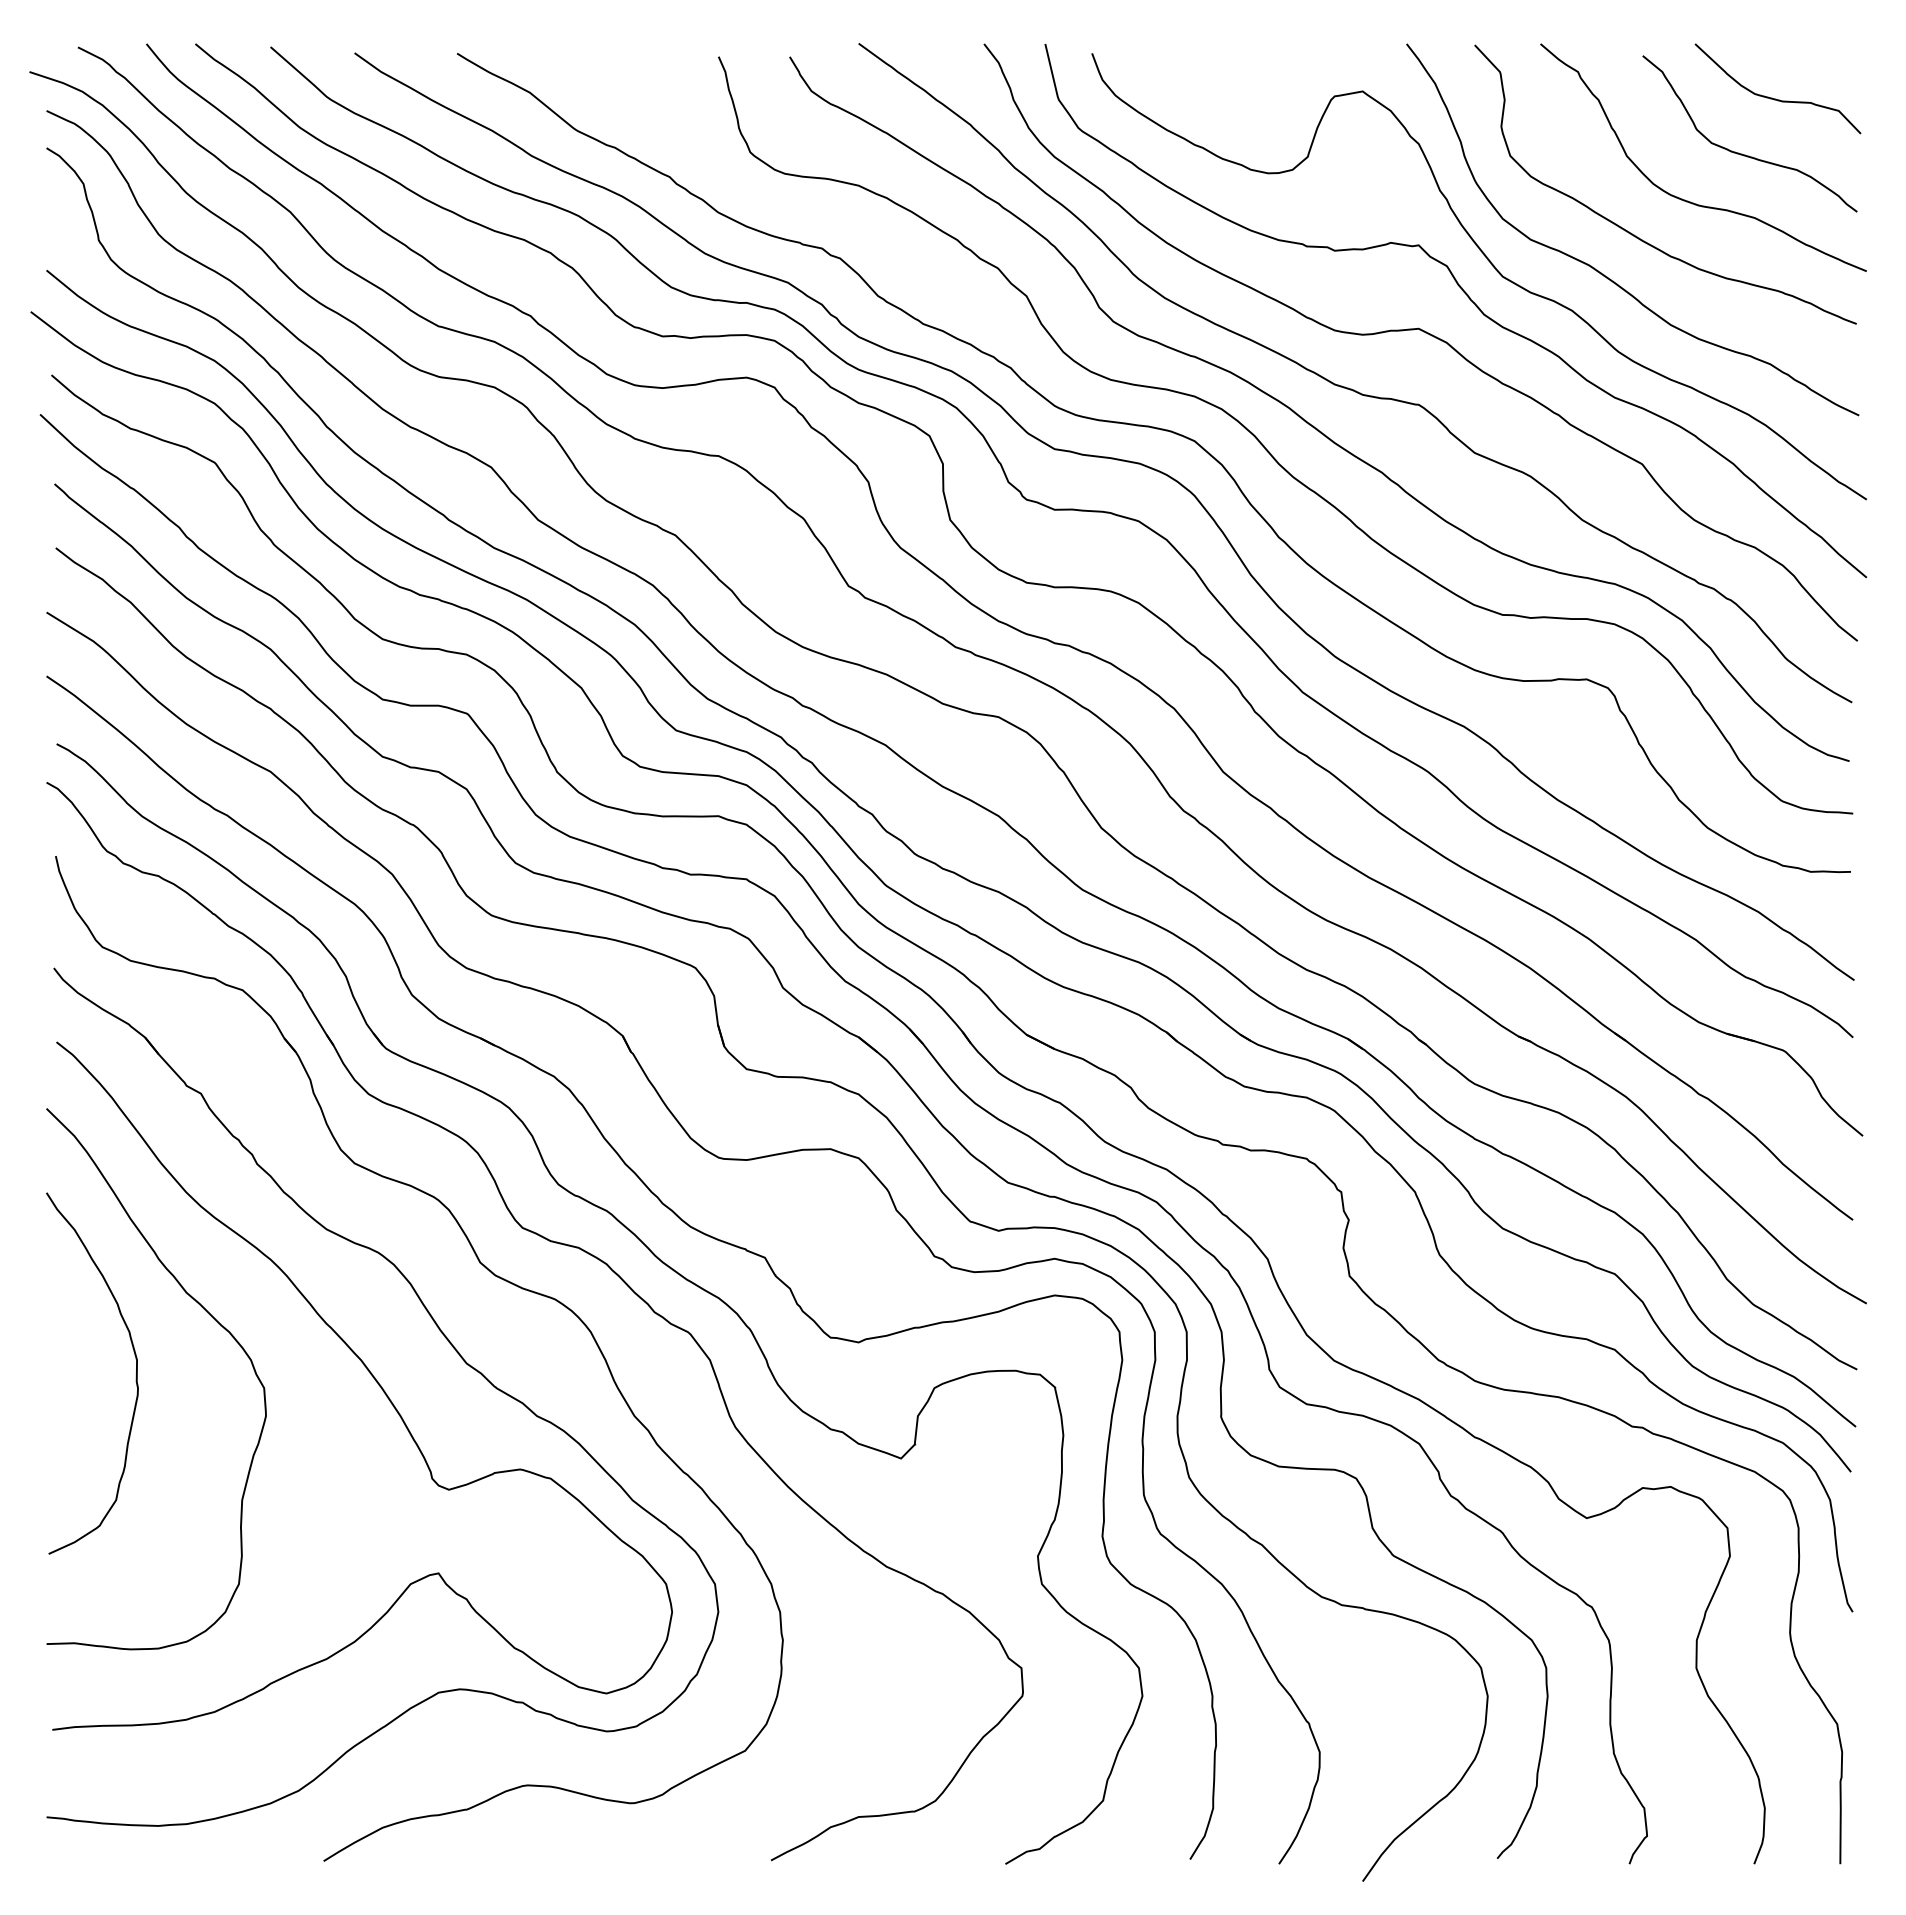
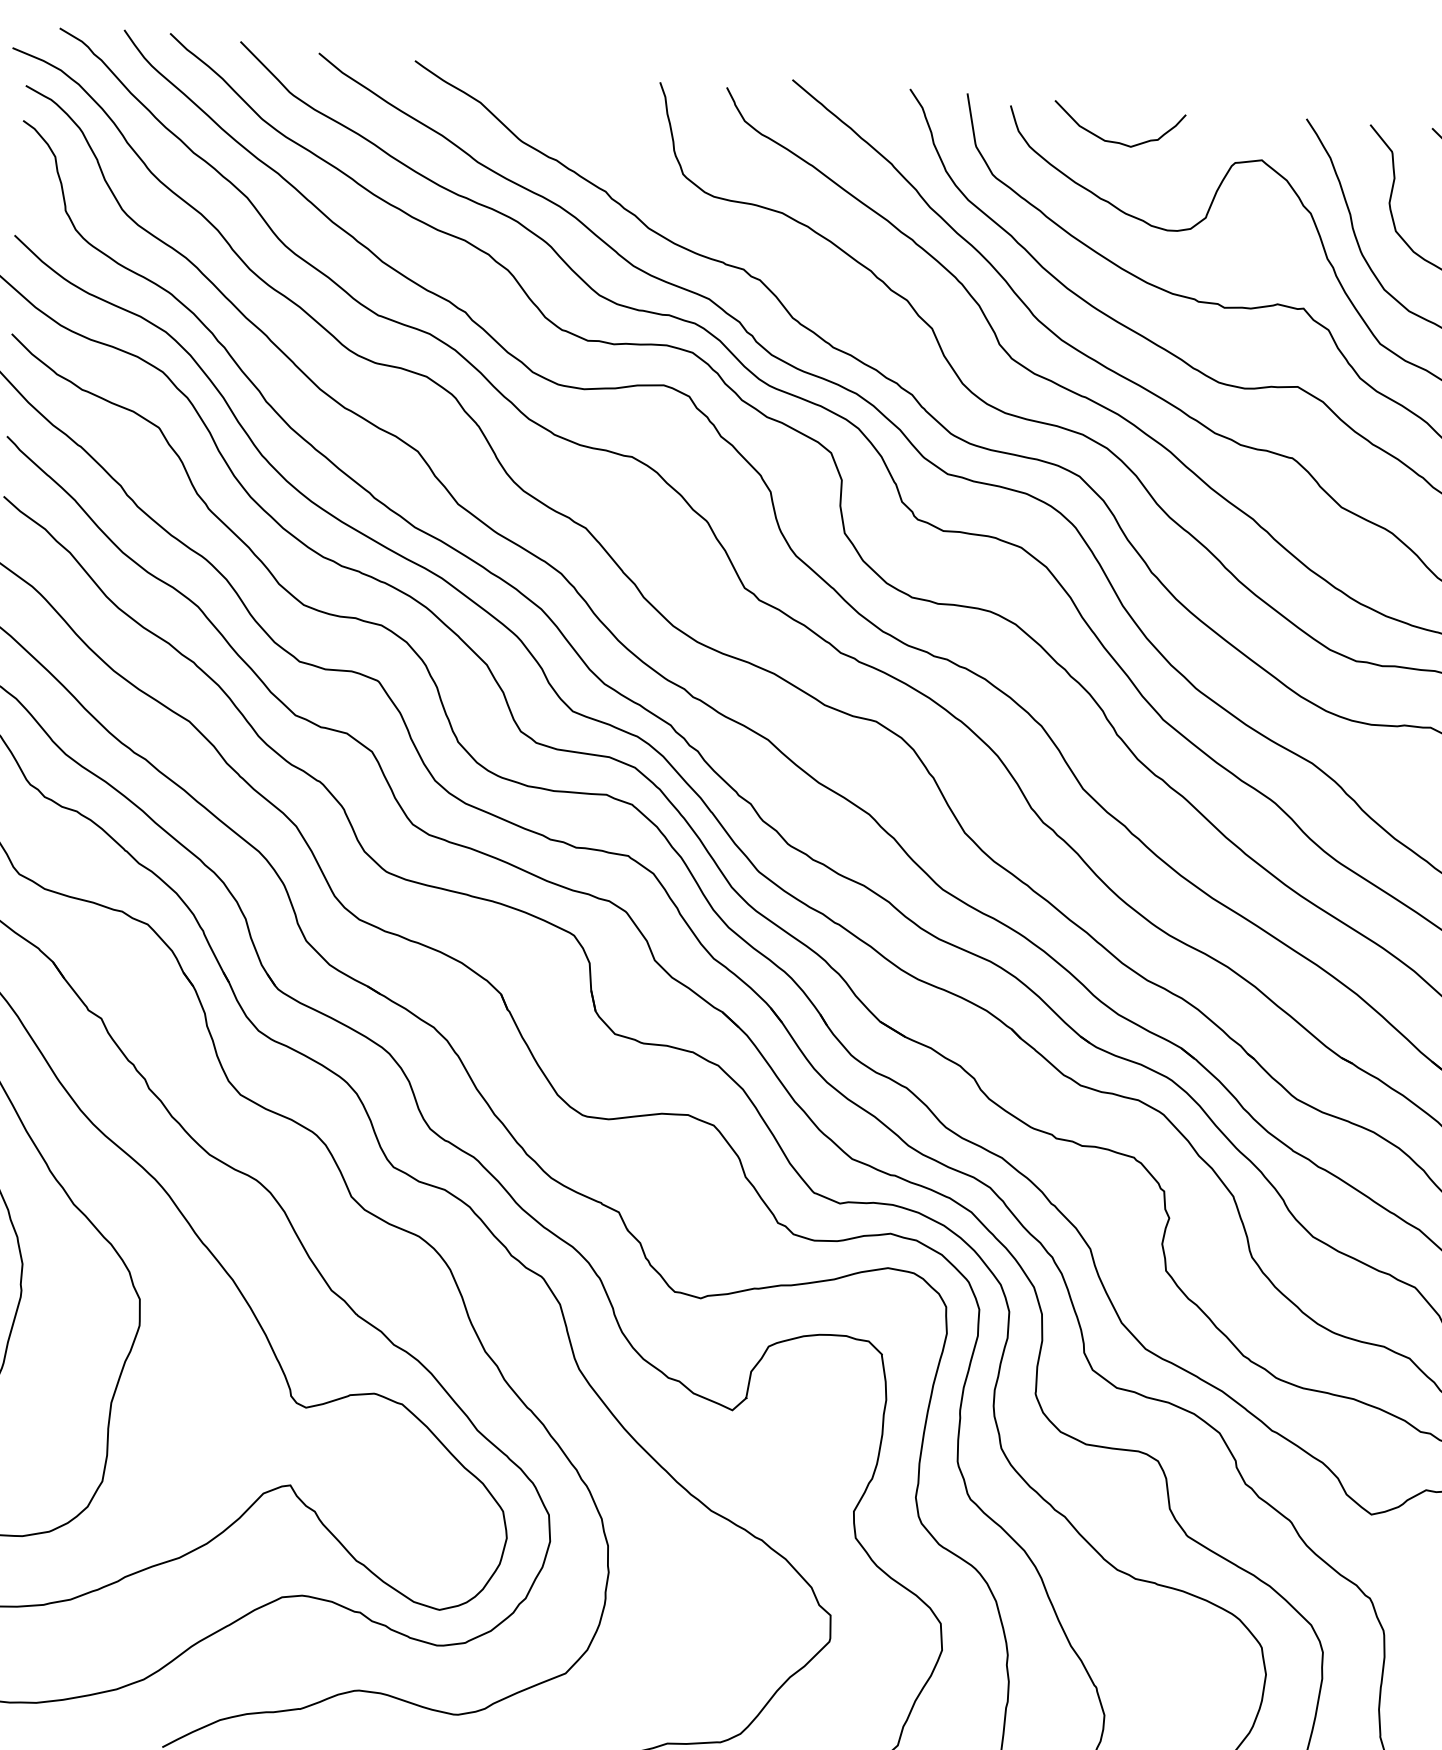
curve: (1208, 83) -> (1117, 141), added

